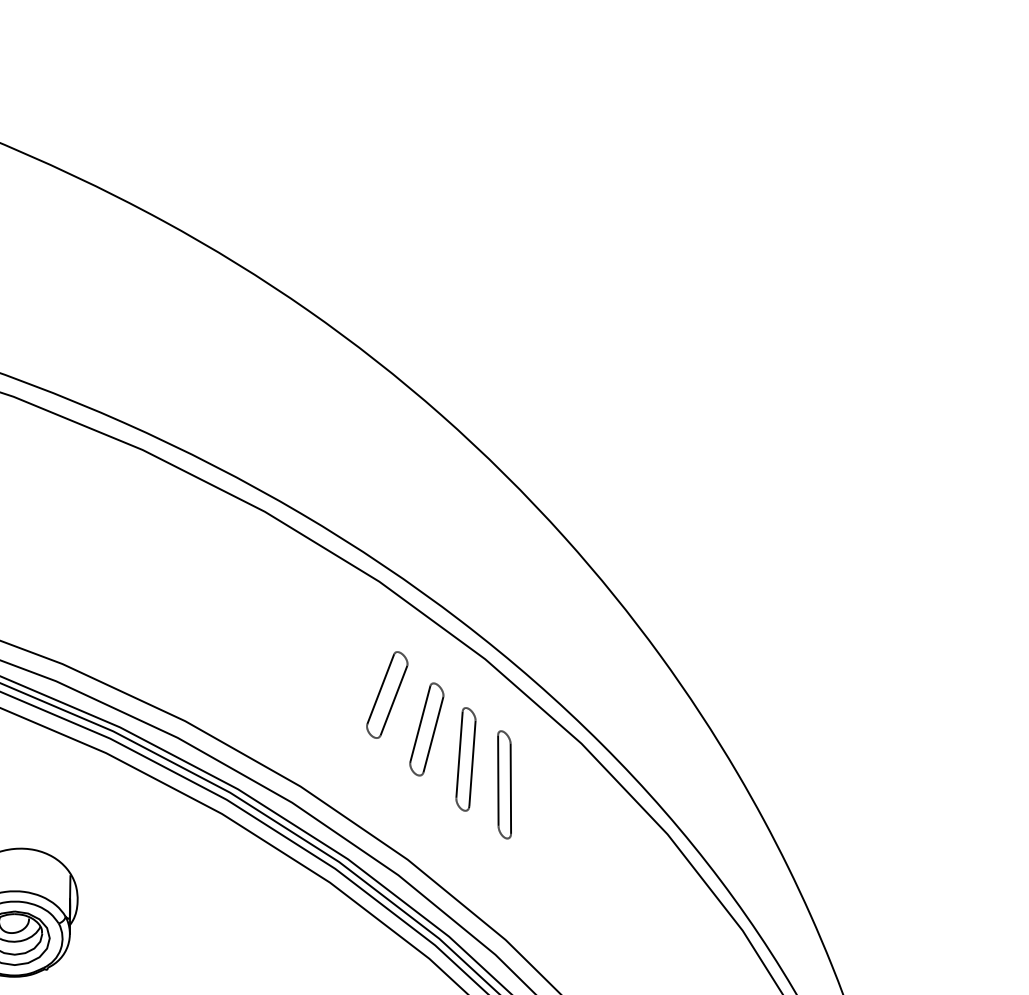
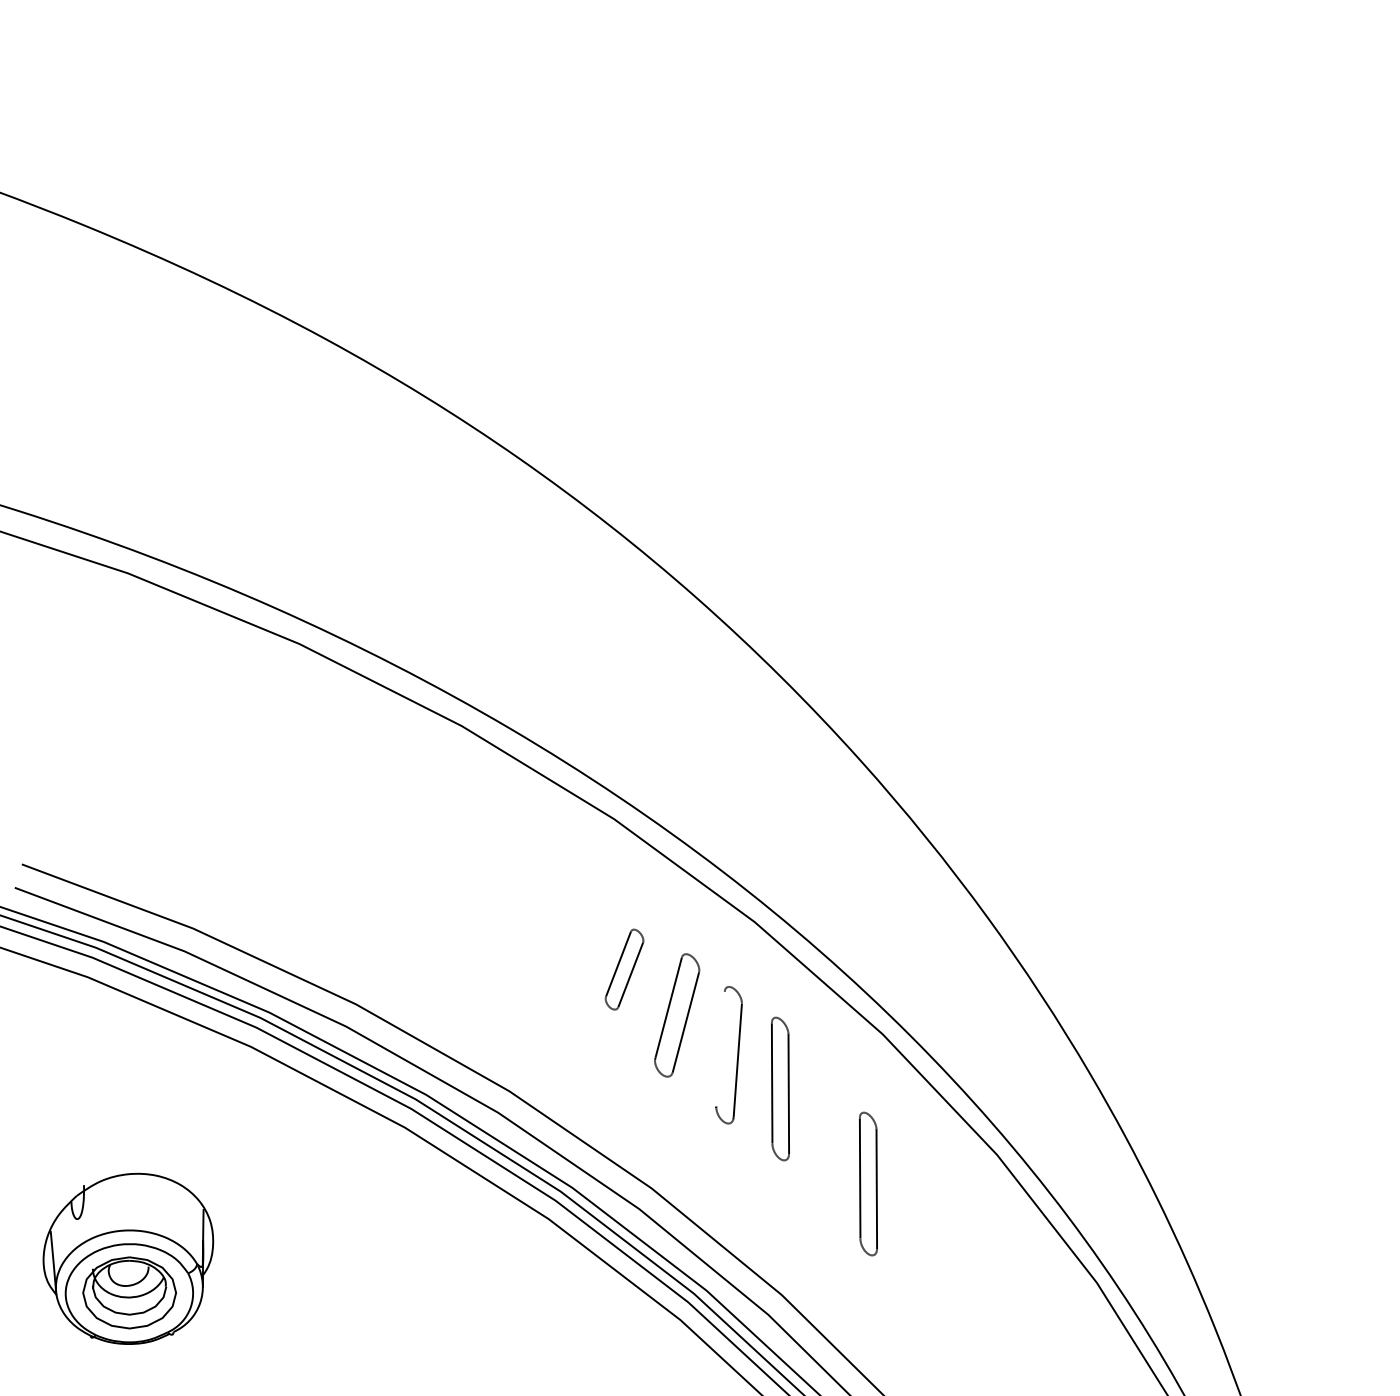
part: (387, 694) -> (624, 969), size x0.7
line: (459, 754) -> (720, 1048), removed
part: (570, 855) -> (868, 1183), added

